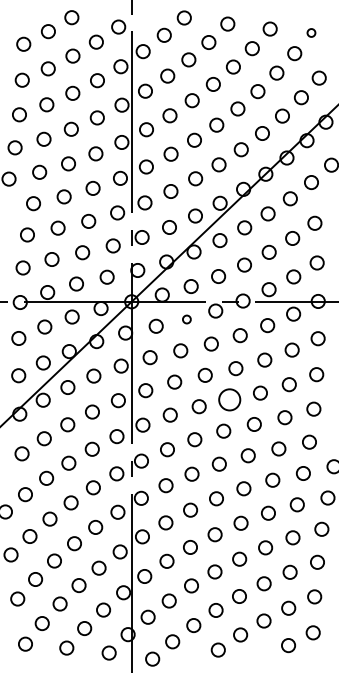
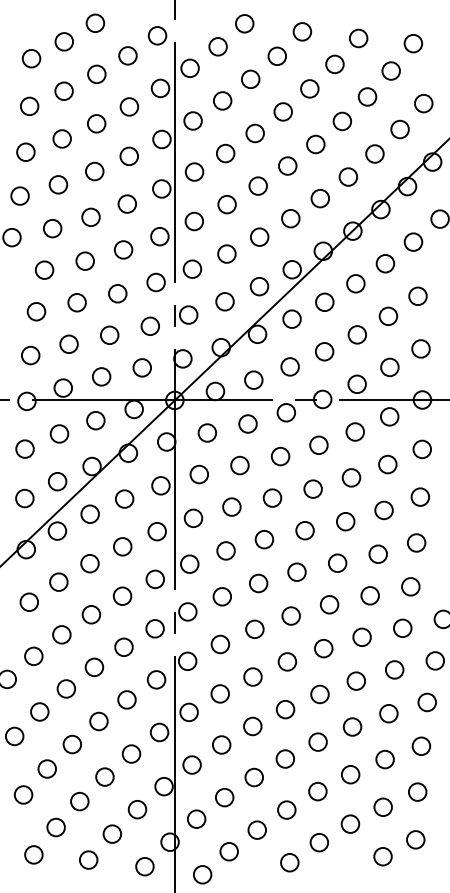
circle: (311, 32) -> (413, 43), size x1.67
circle: (186, 319) -> (247, 423), size x1.67
circle: (229, 399) -> (304, 530), size x0.62

